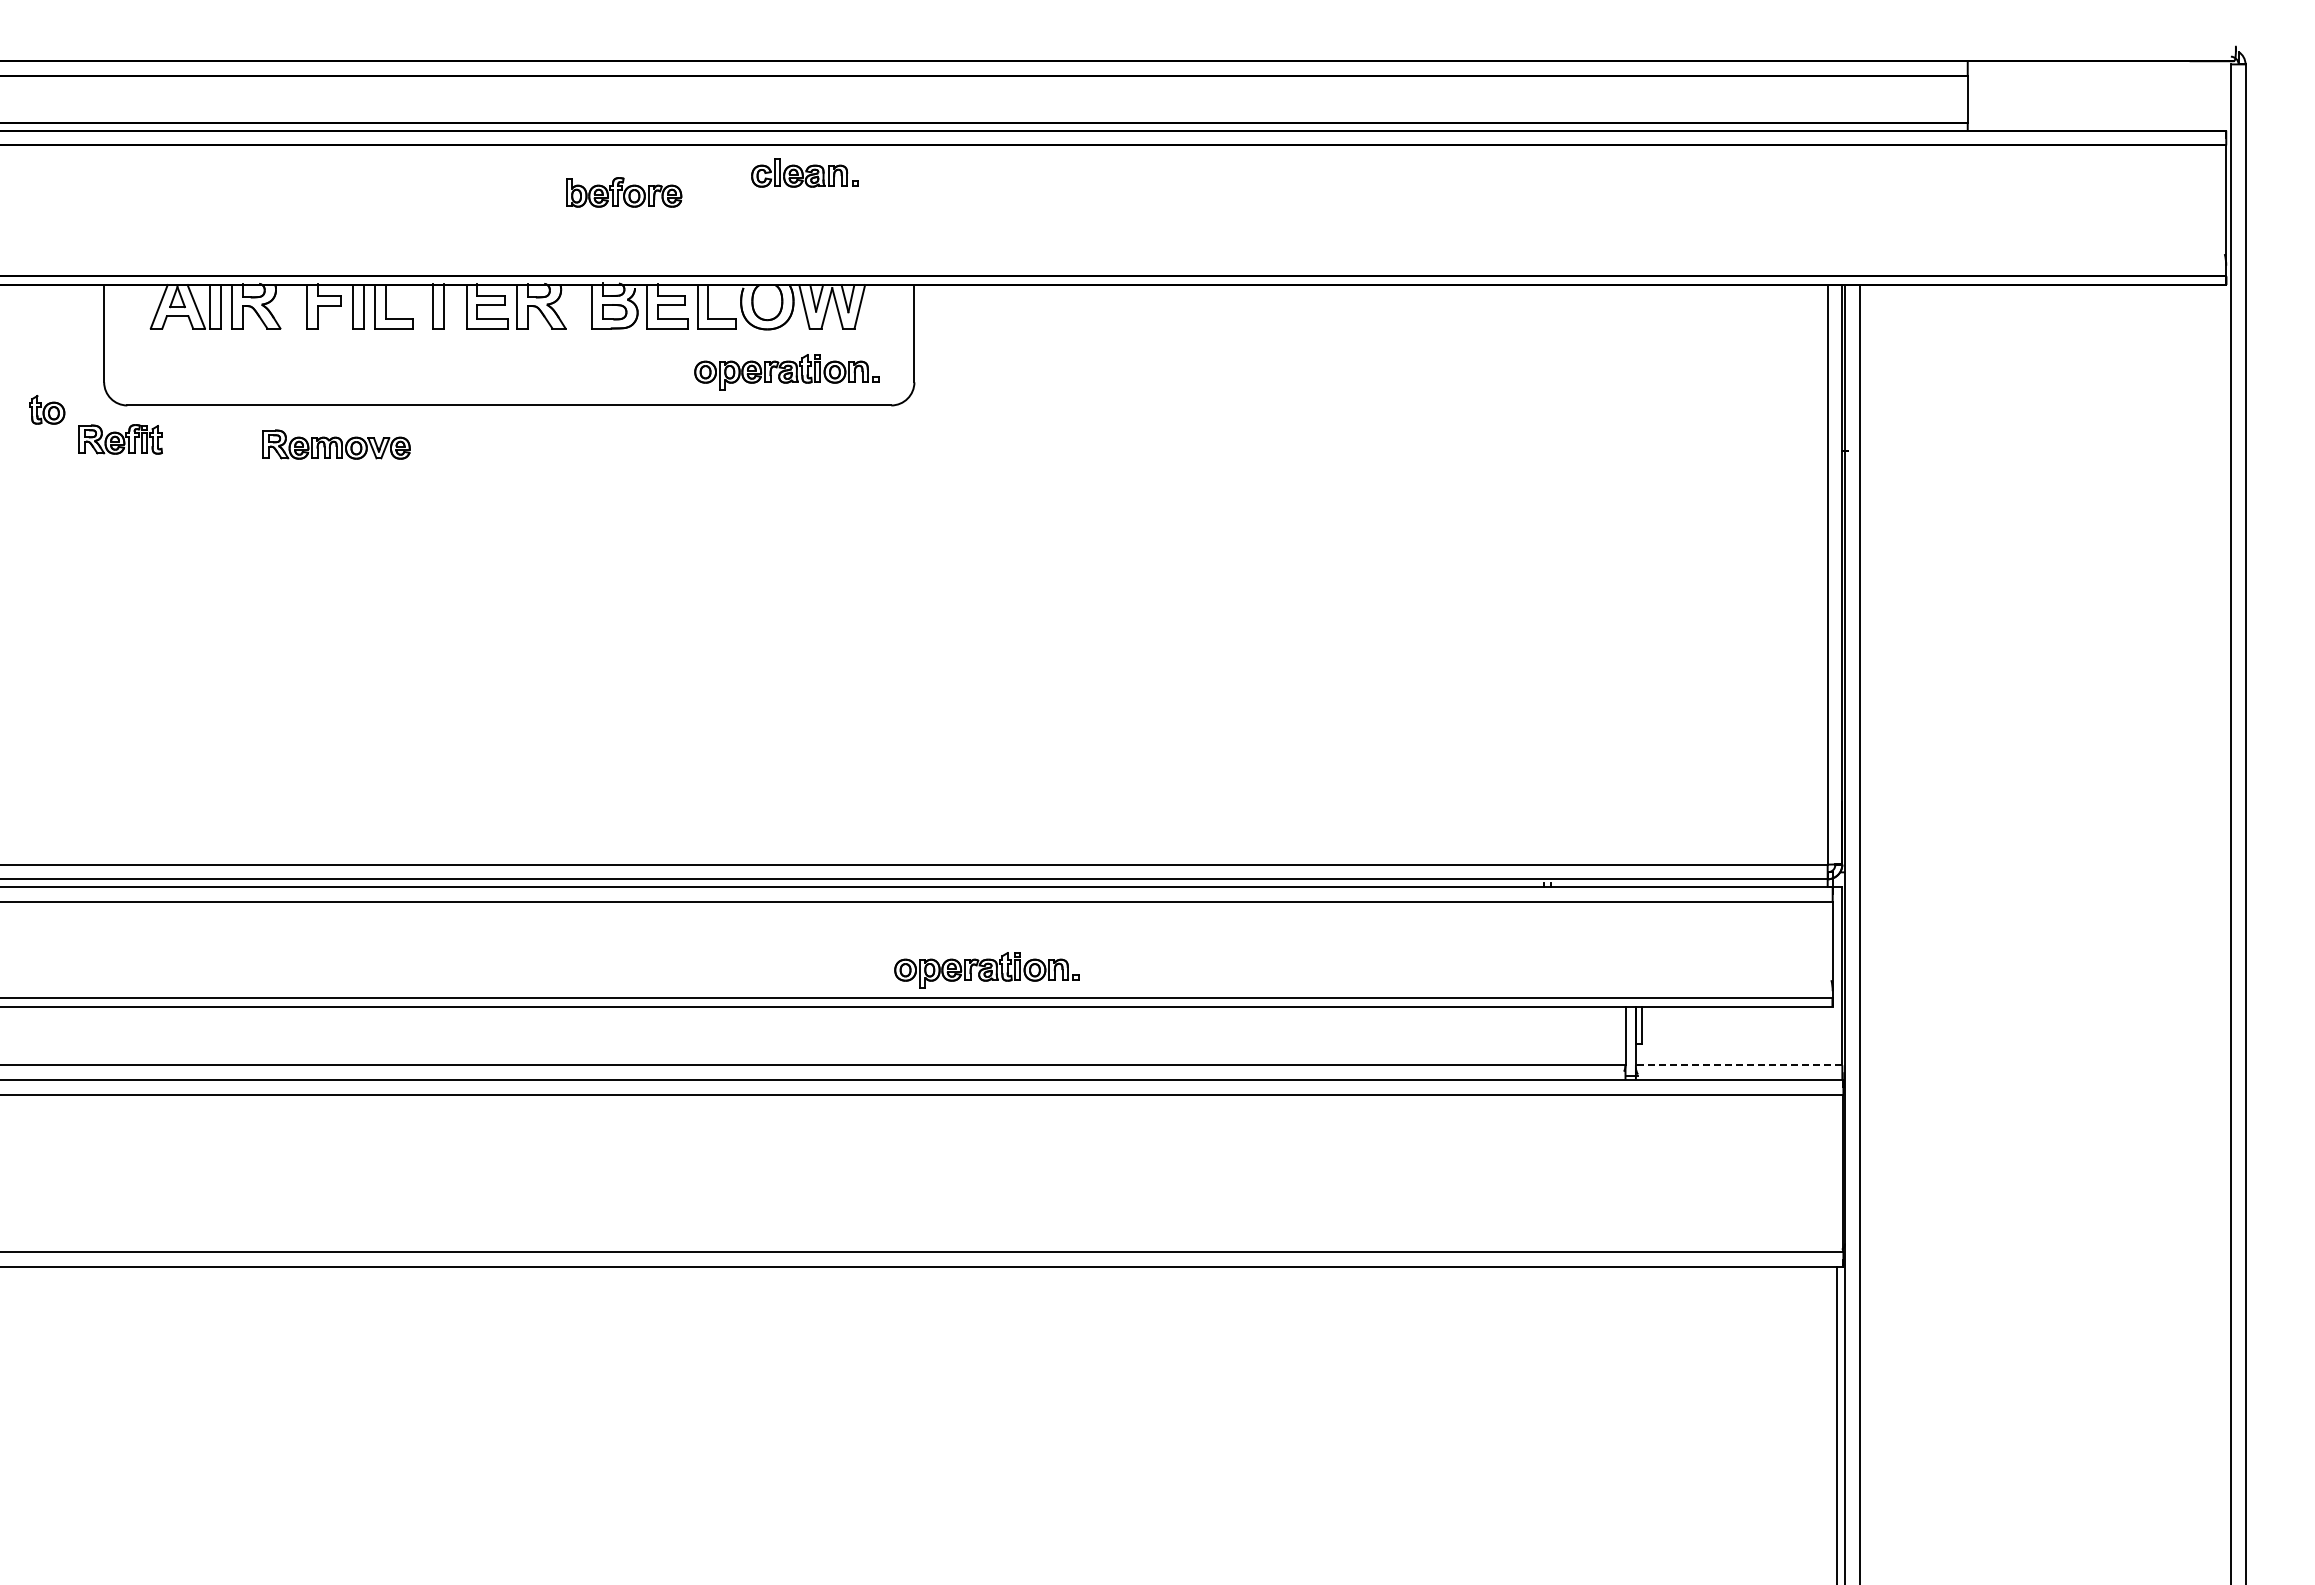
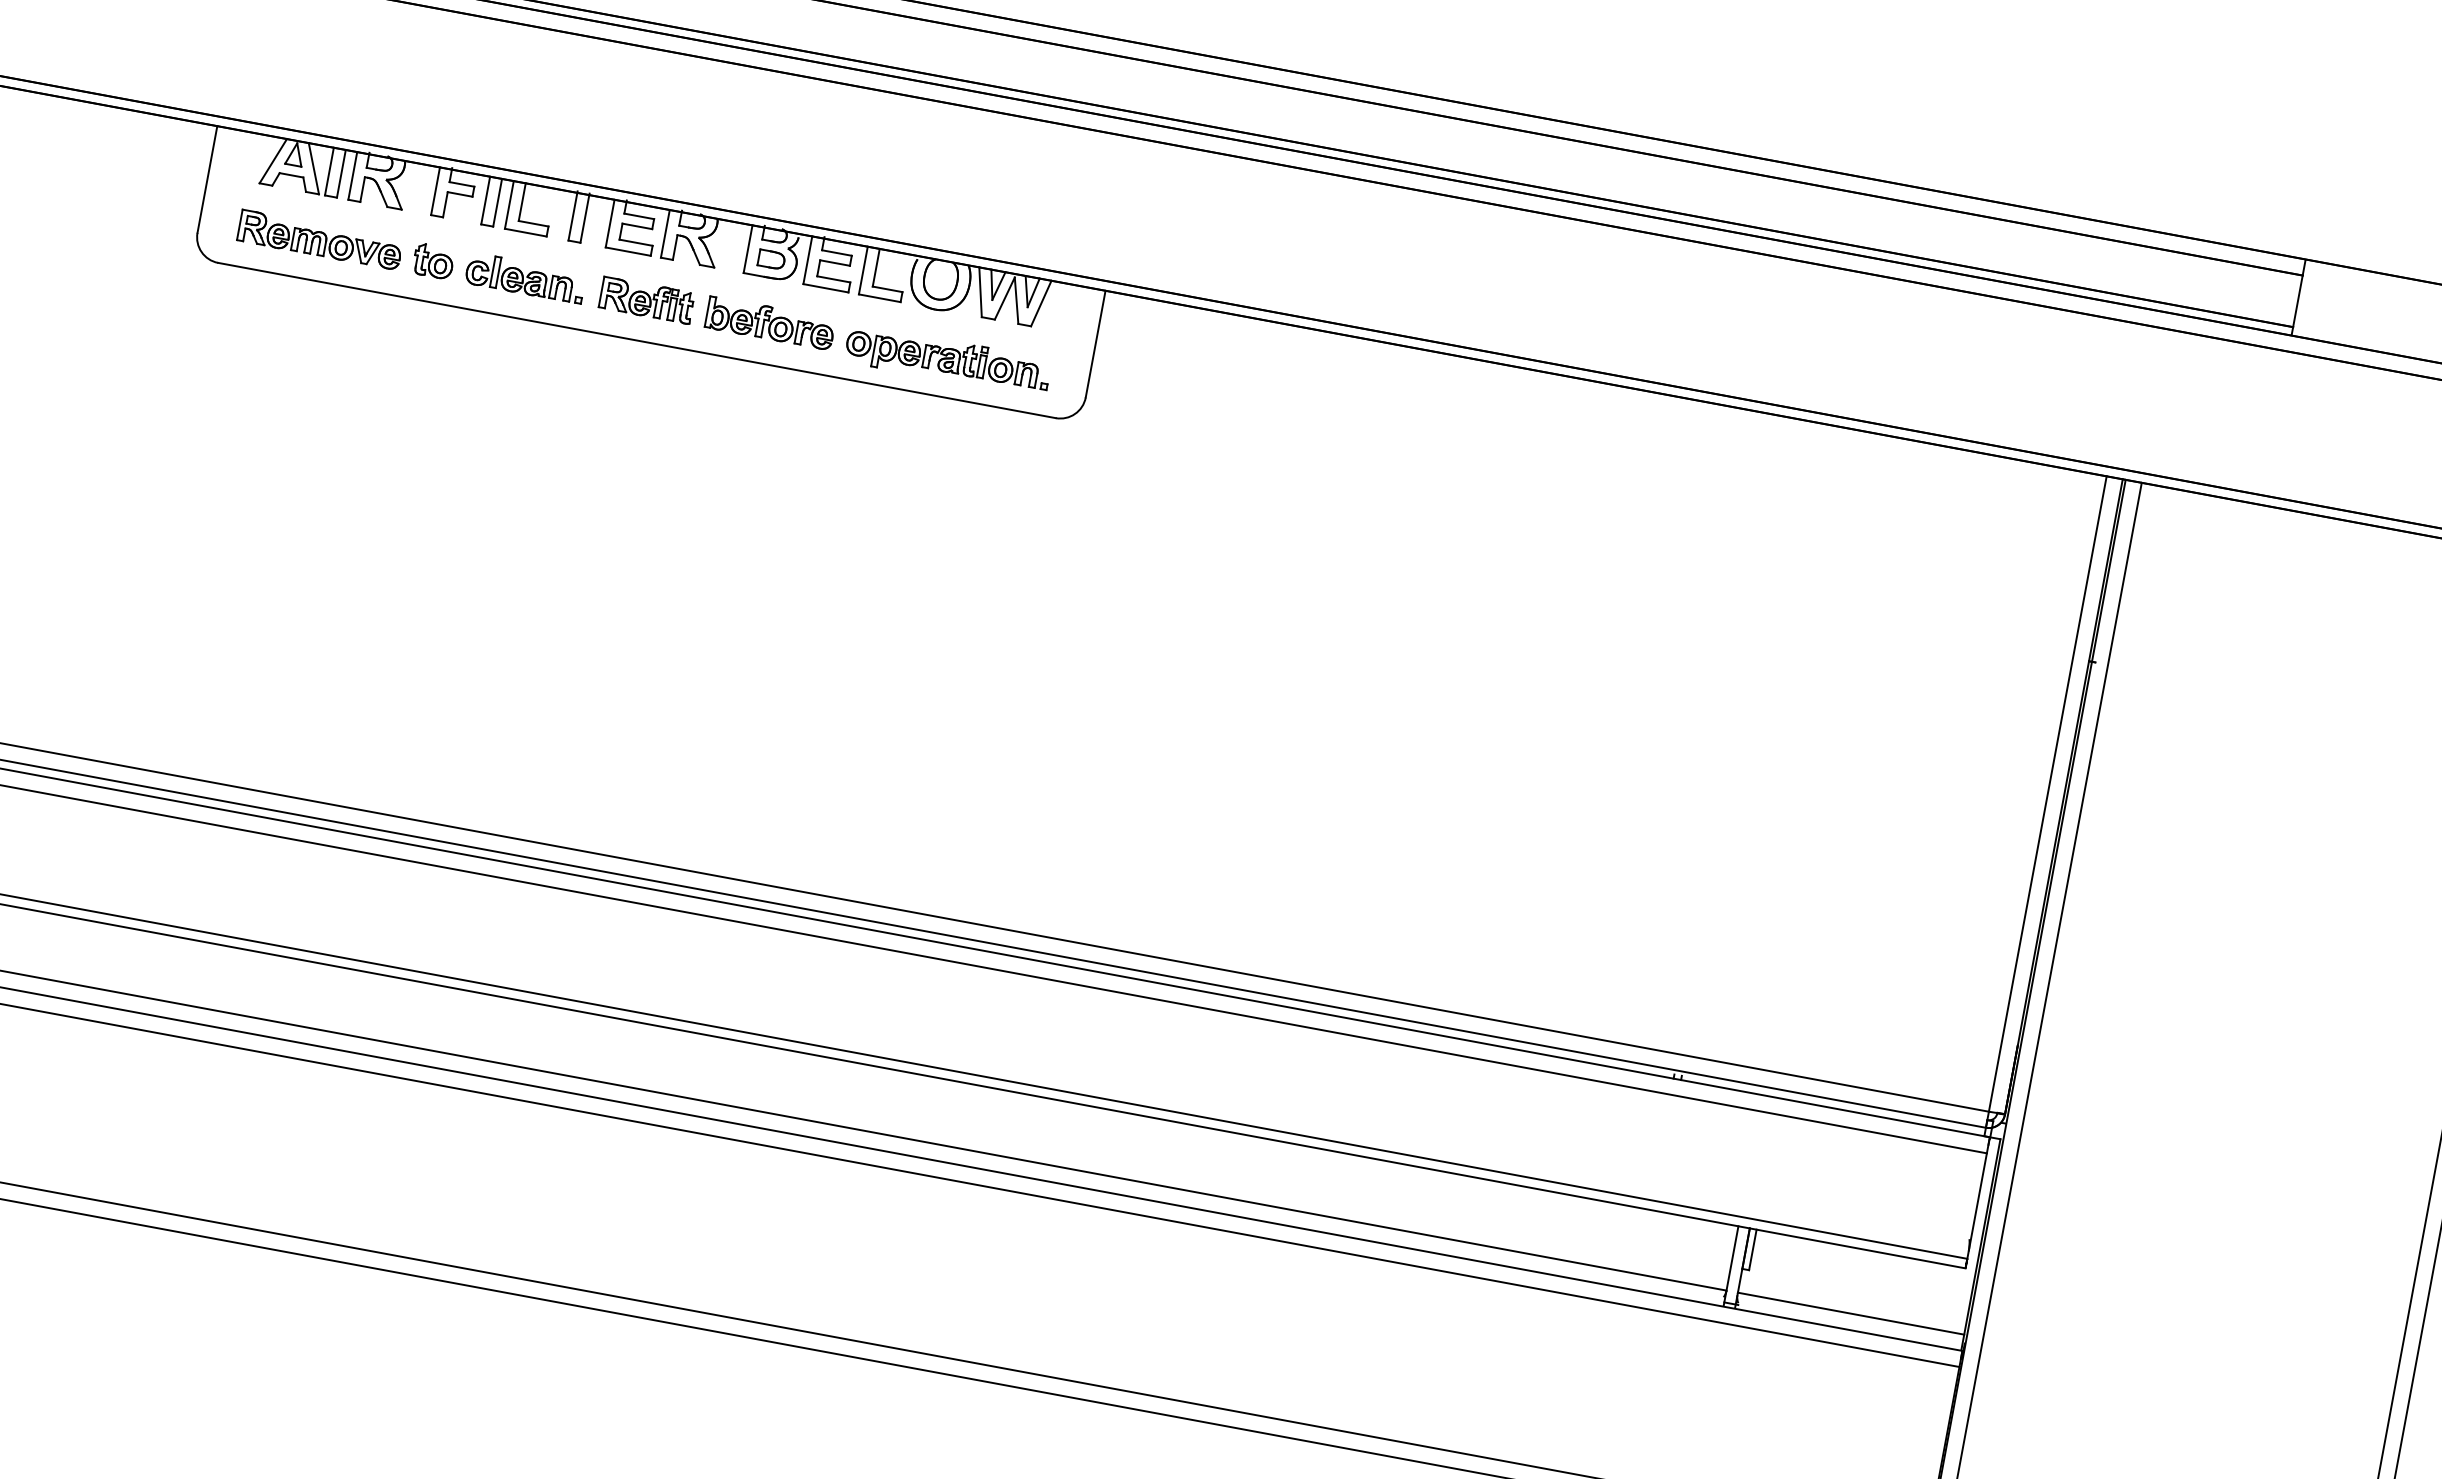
part: (804, 172) -> (525, 277), moved
part: (624, 192) -> (770, 323), moved
part: (47, 409) -> (434, 261), moved
part: (120, 439) -> (646, 300), moved
part: (336, 444) -> (320, 239), moved
part: (986, 970) -> (1045, 1056), removed
line: (1738, 1065) -> (1850, 1313), dashed -> solid

